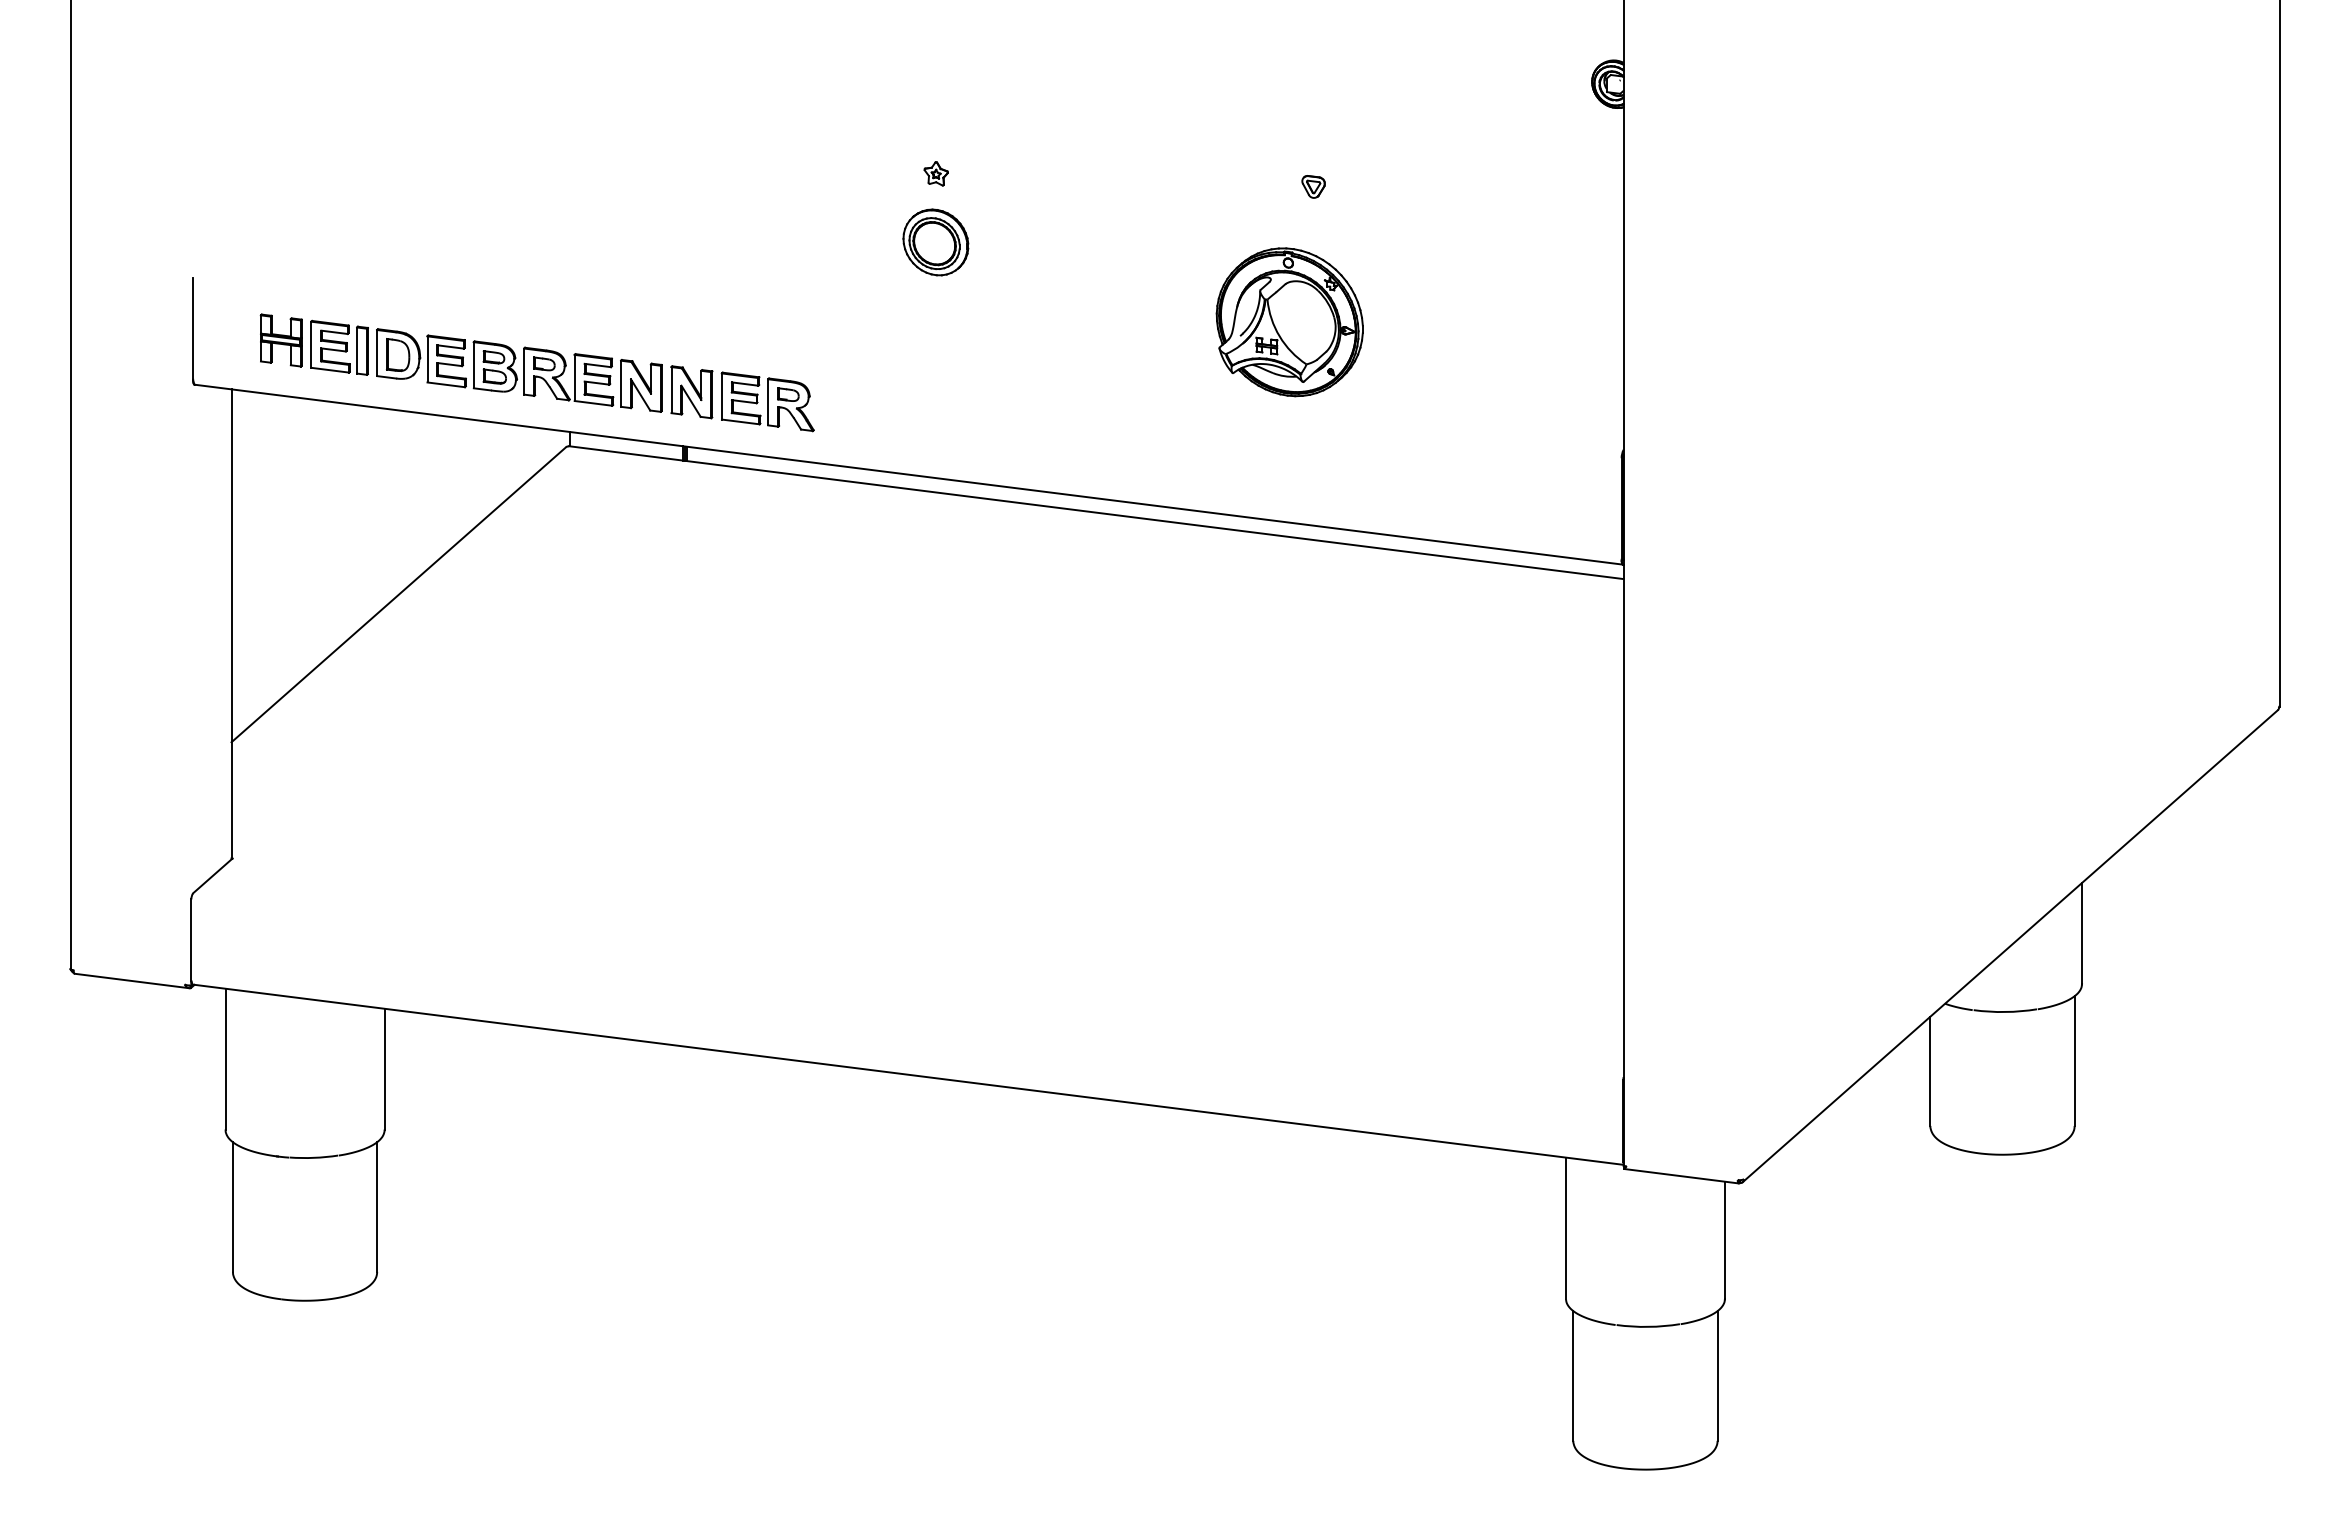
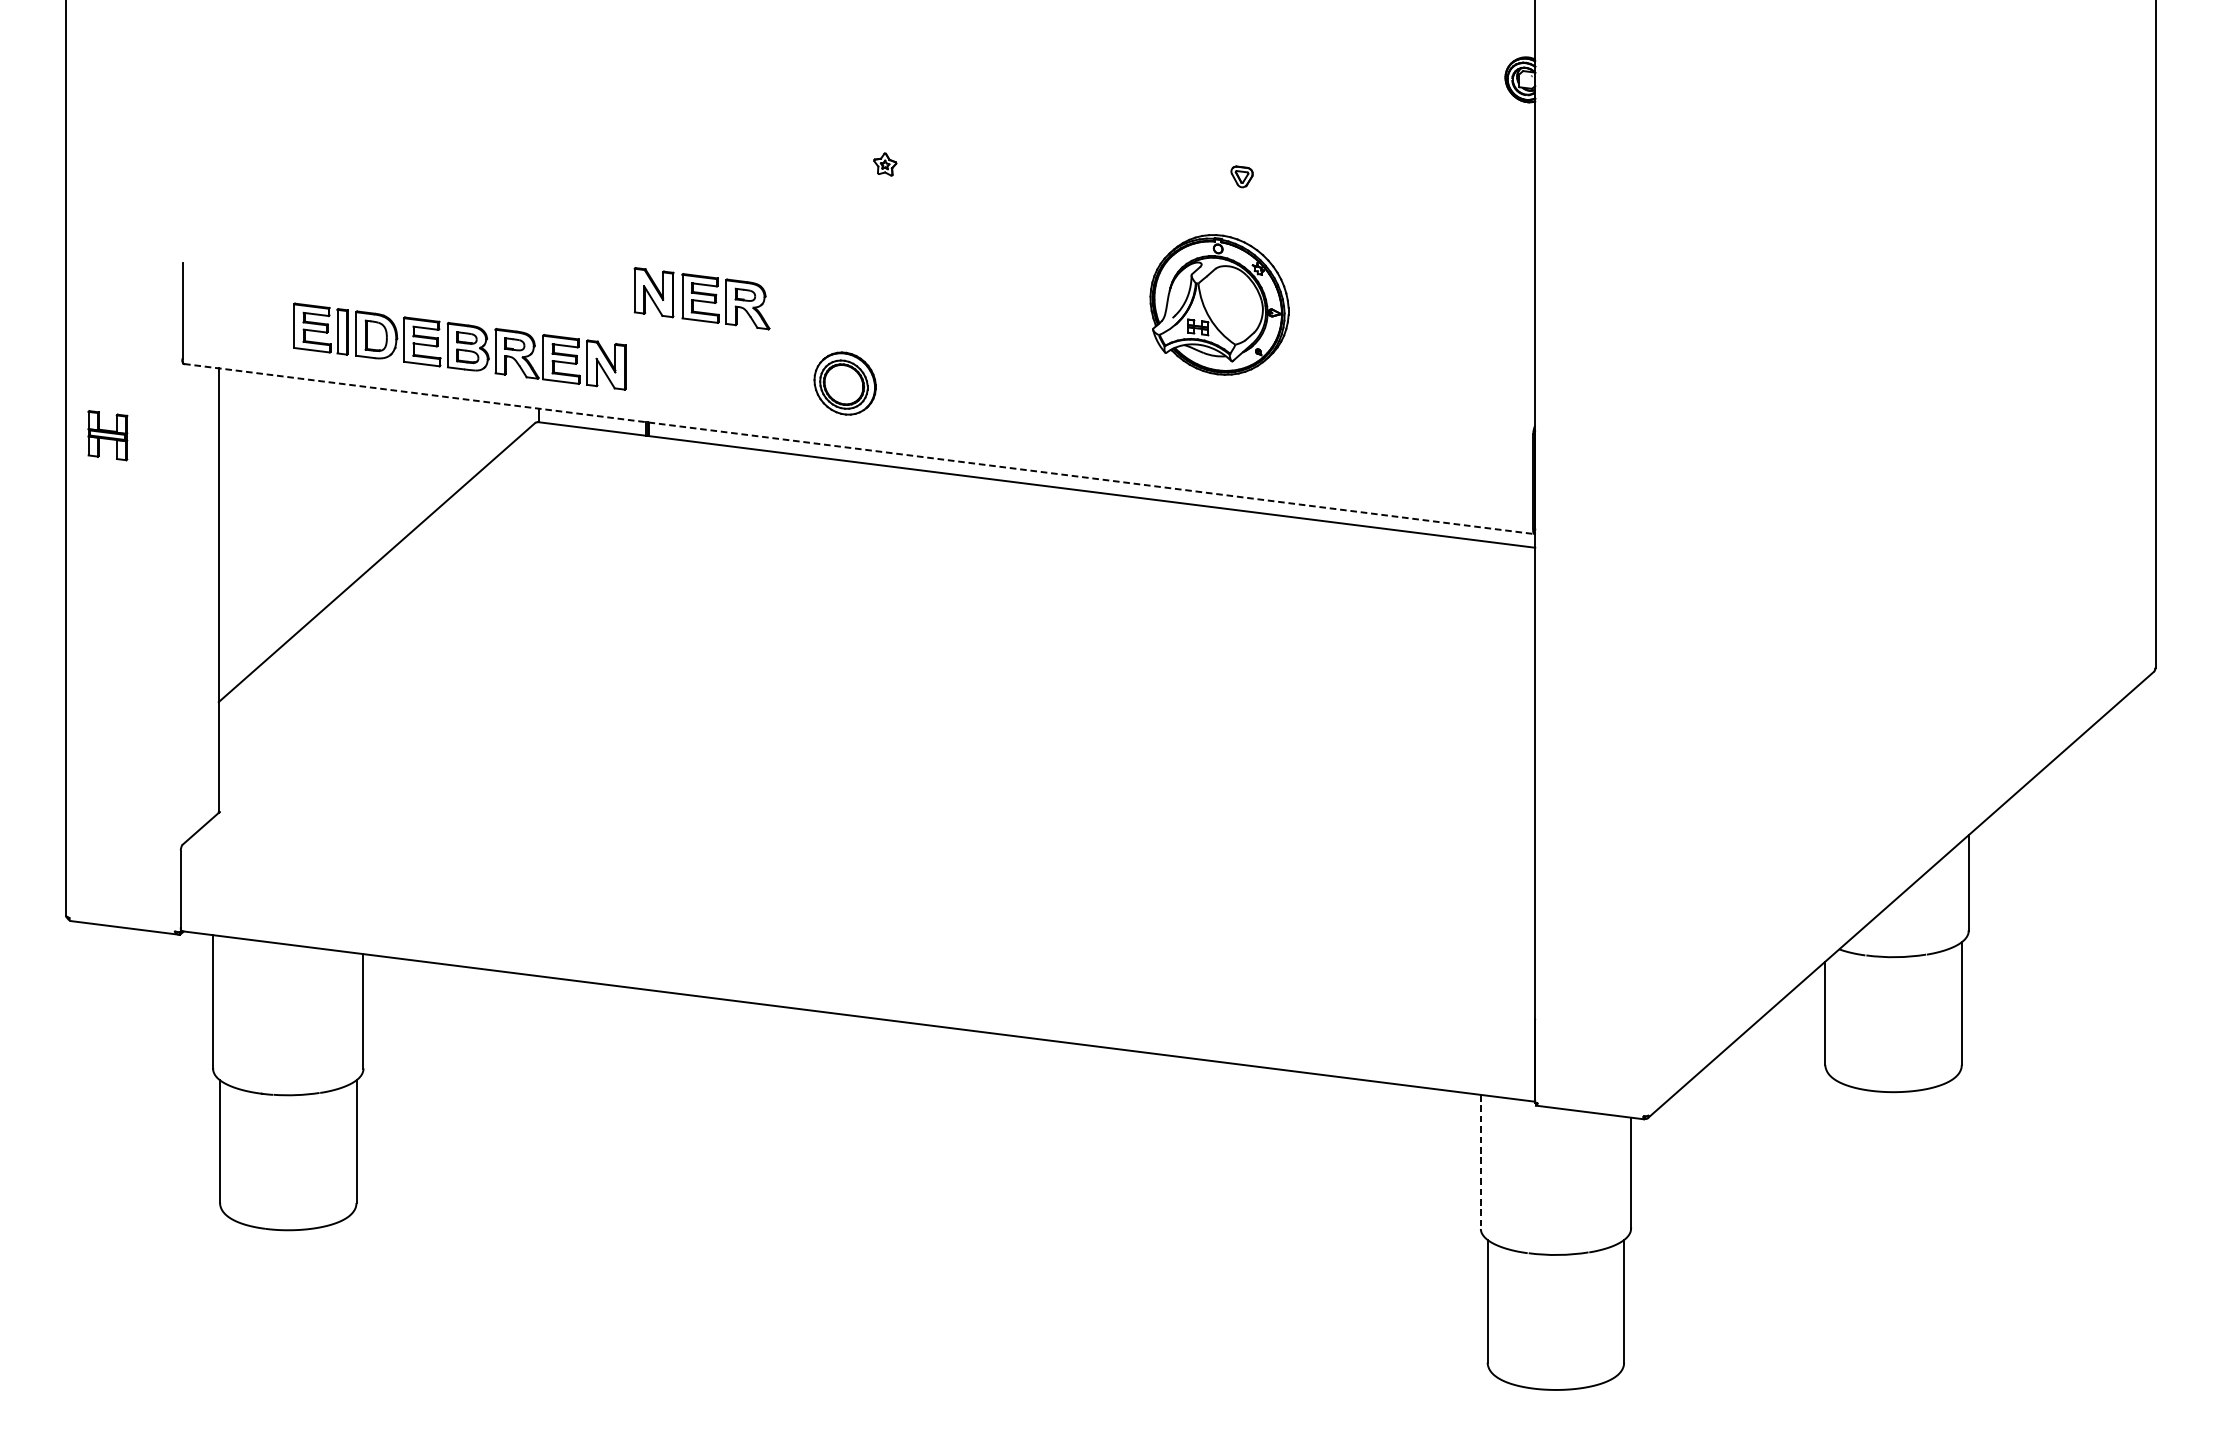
part: (935, 242) -> (844, 383), moved
part: (280, 340) -> (107, 435), moved
part: (742, 398) -> (701, 298), moved
line: (909, 474) -> (859, 448), solid -> dashed
line: (1566, 1228) -> (1481, 1161), solid -> dashed

